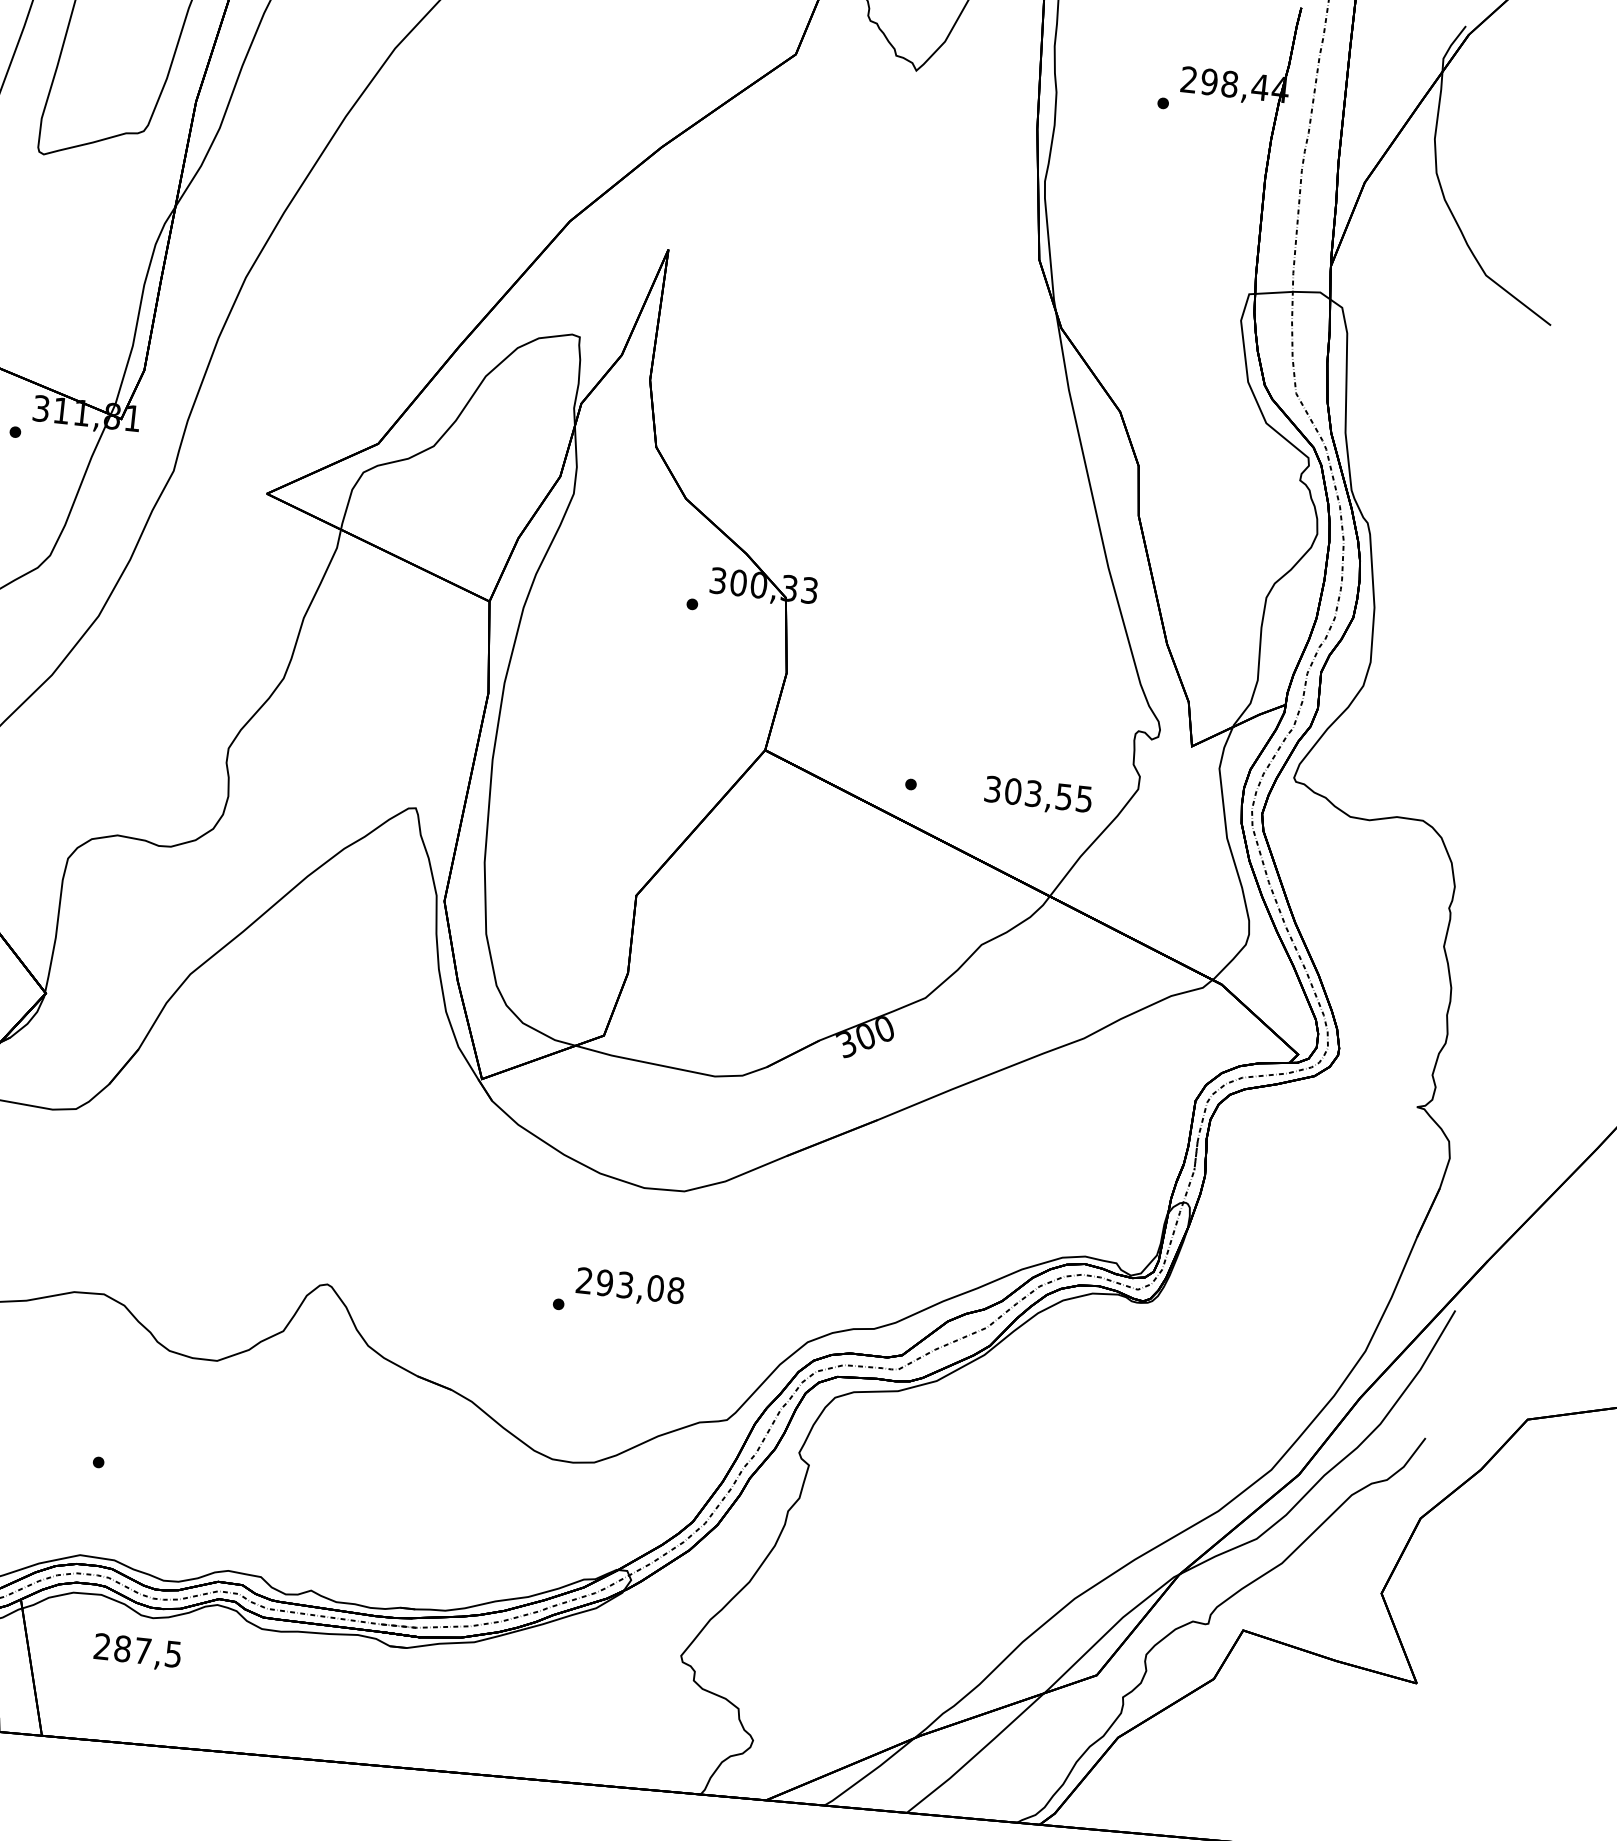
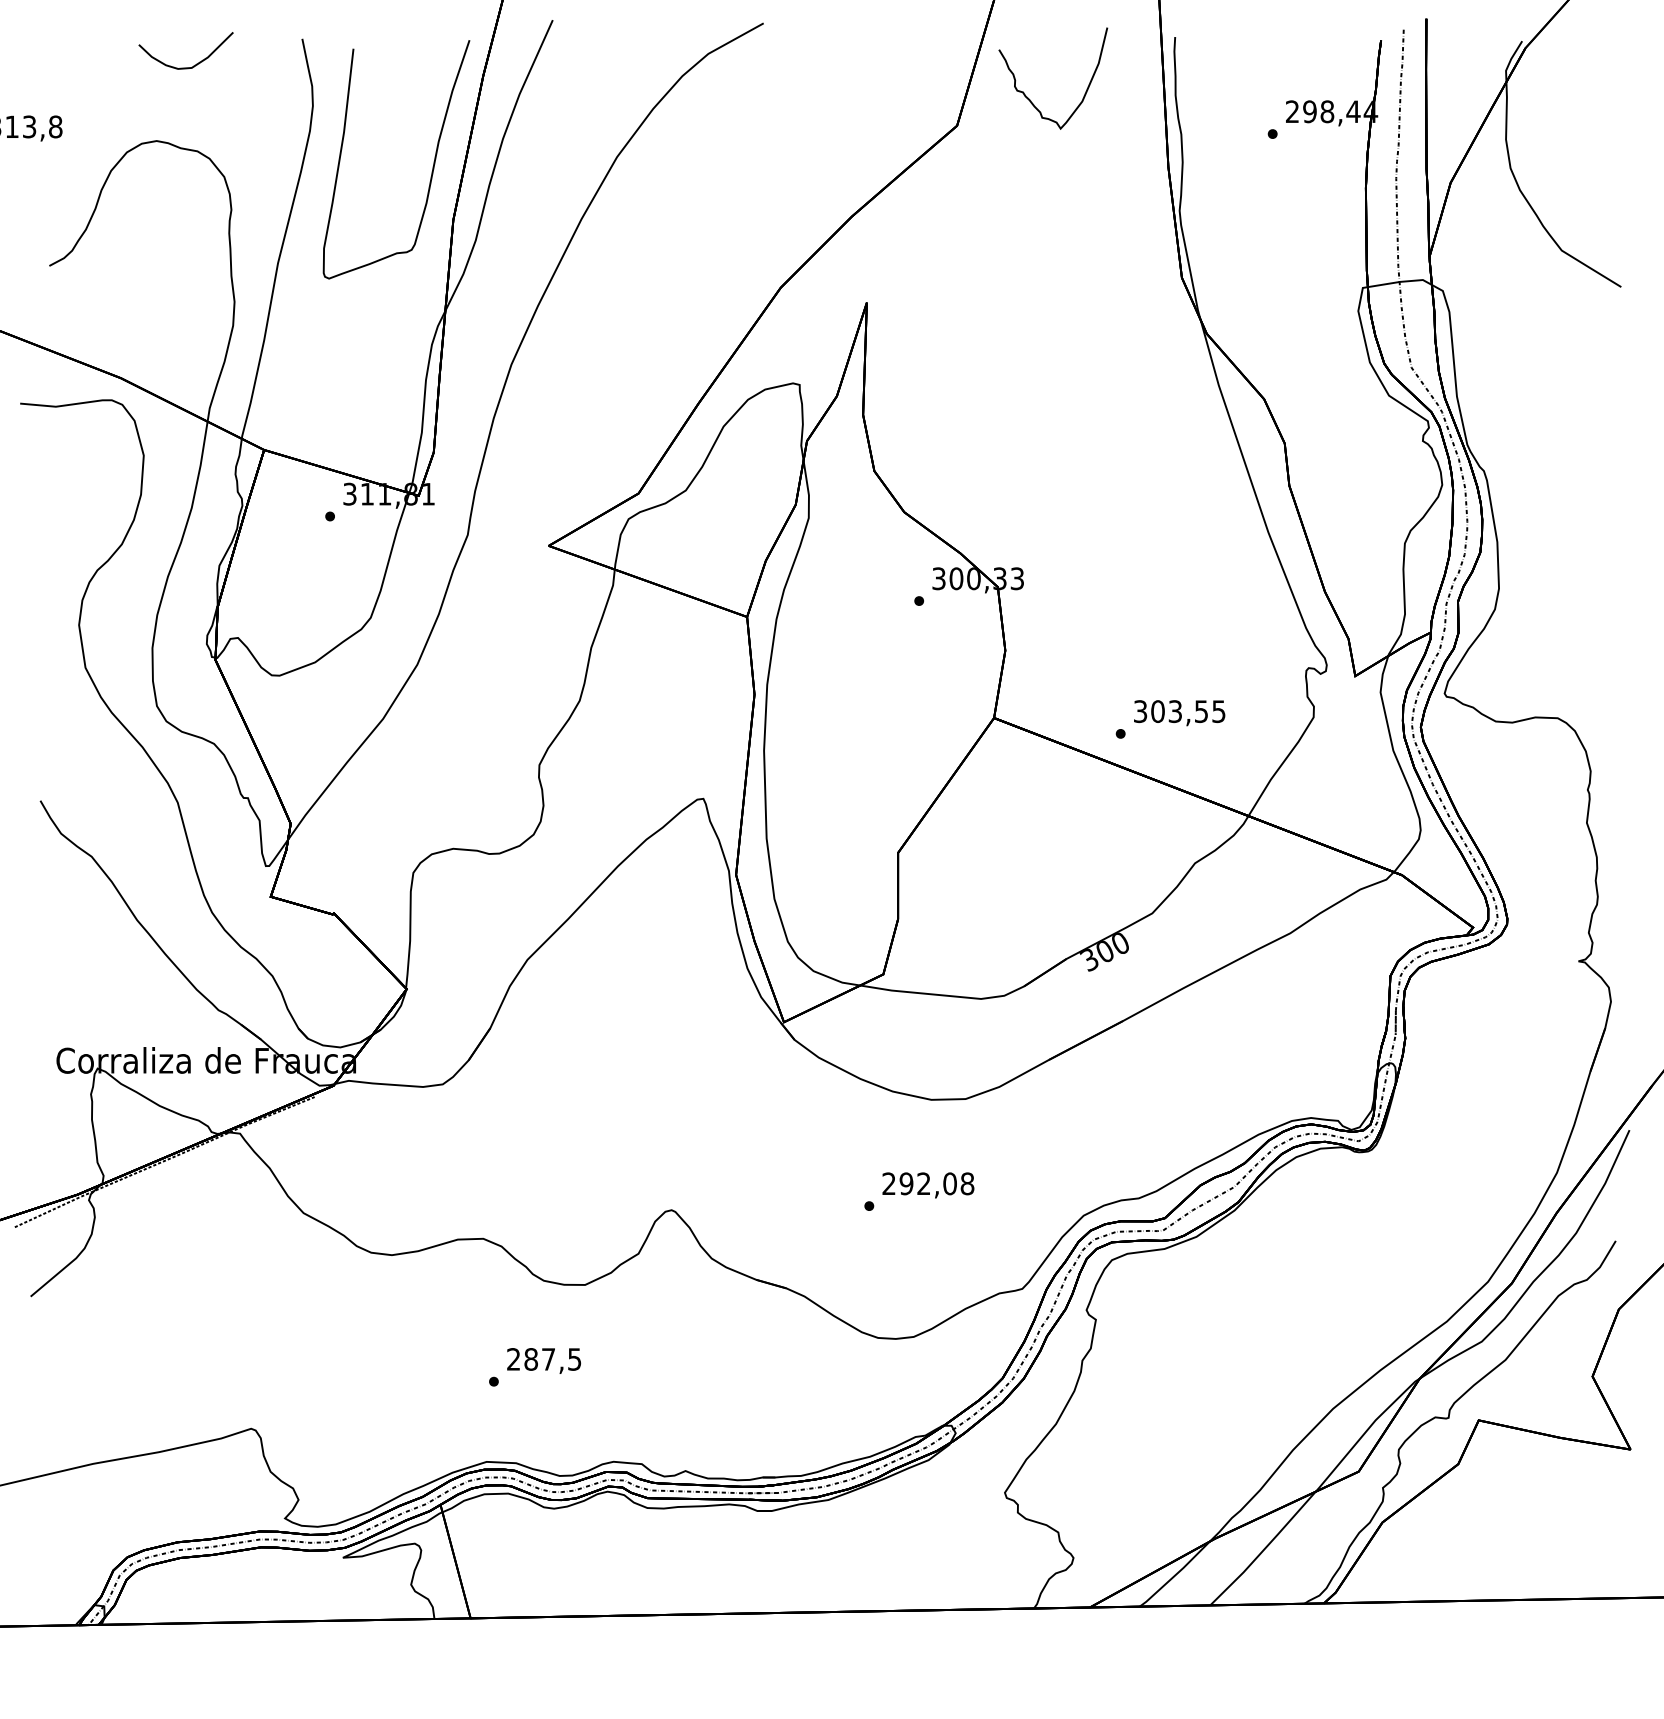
text: (1038, 796) -> (1179, 713), moved
text: (624, 1284) -> (923, 1183), 293,08 -> 292,08
text: (136, 1651) -> (543, 1360), moved

